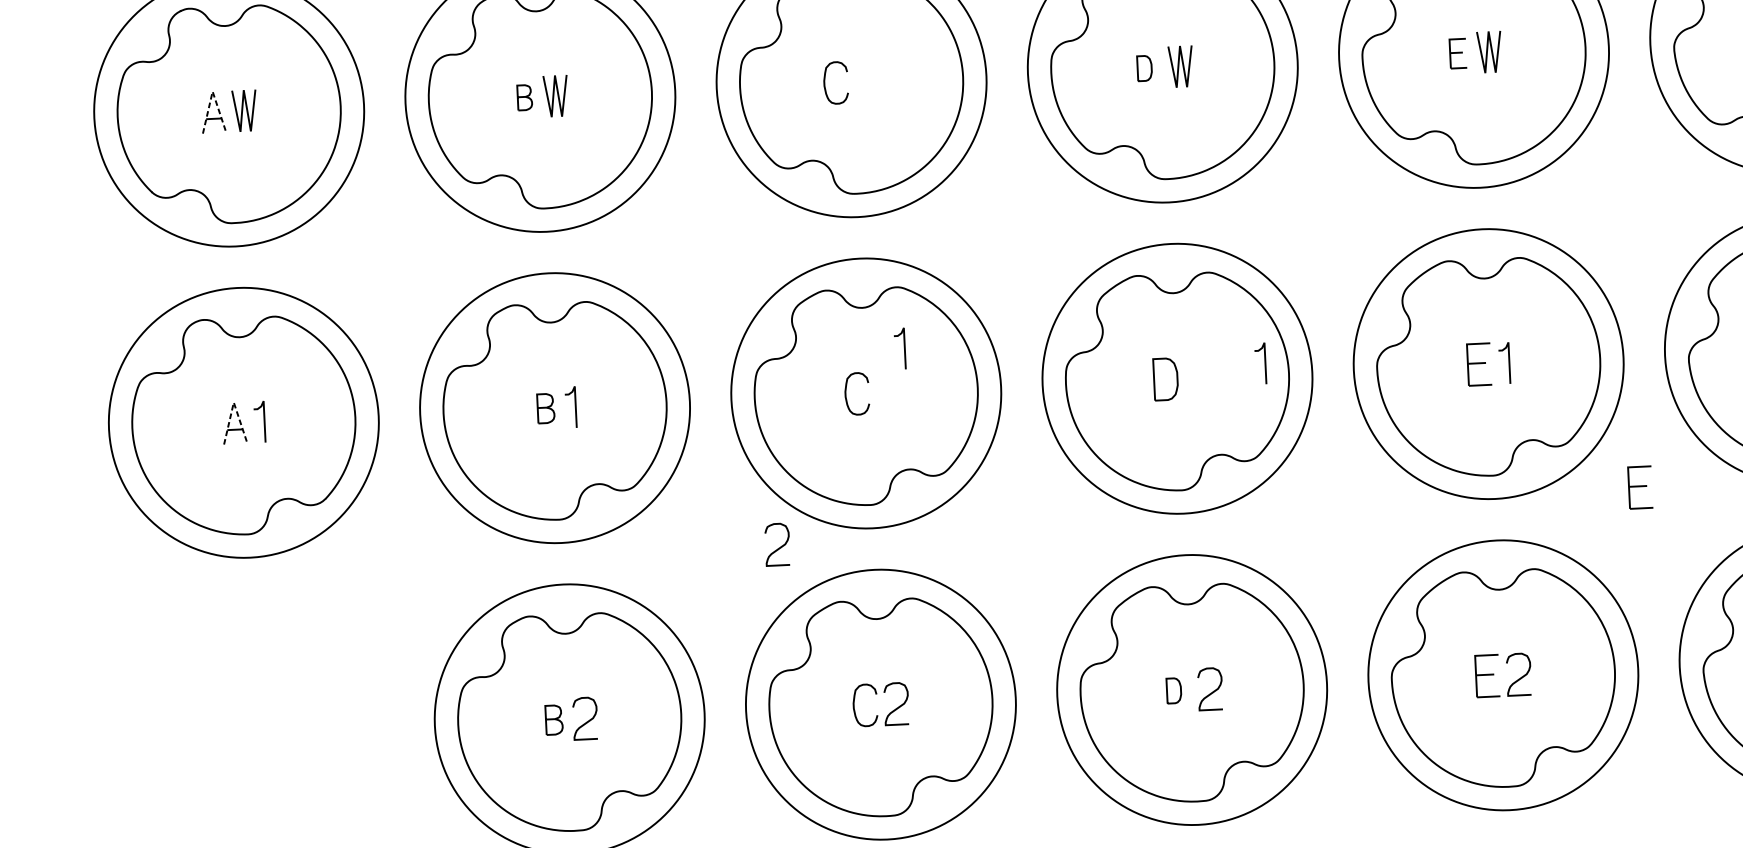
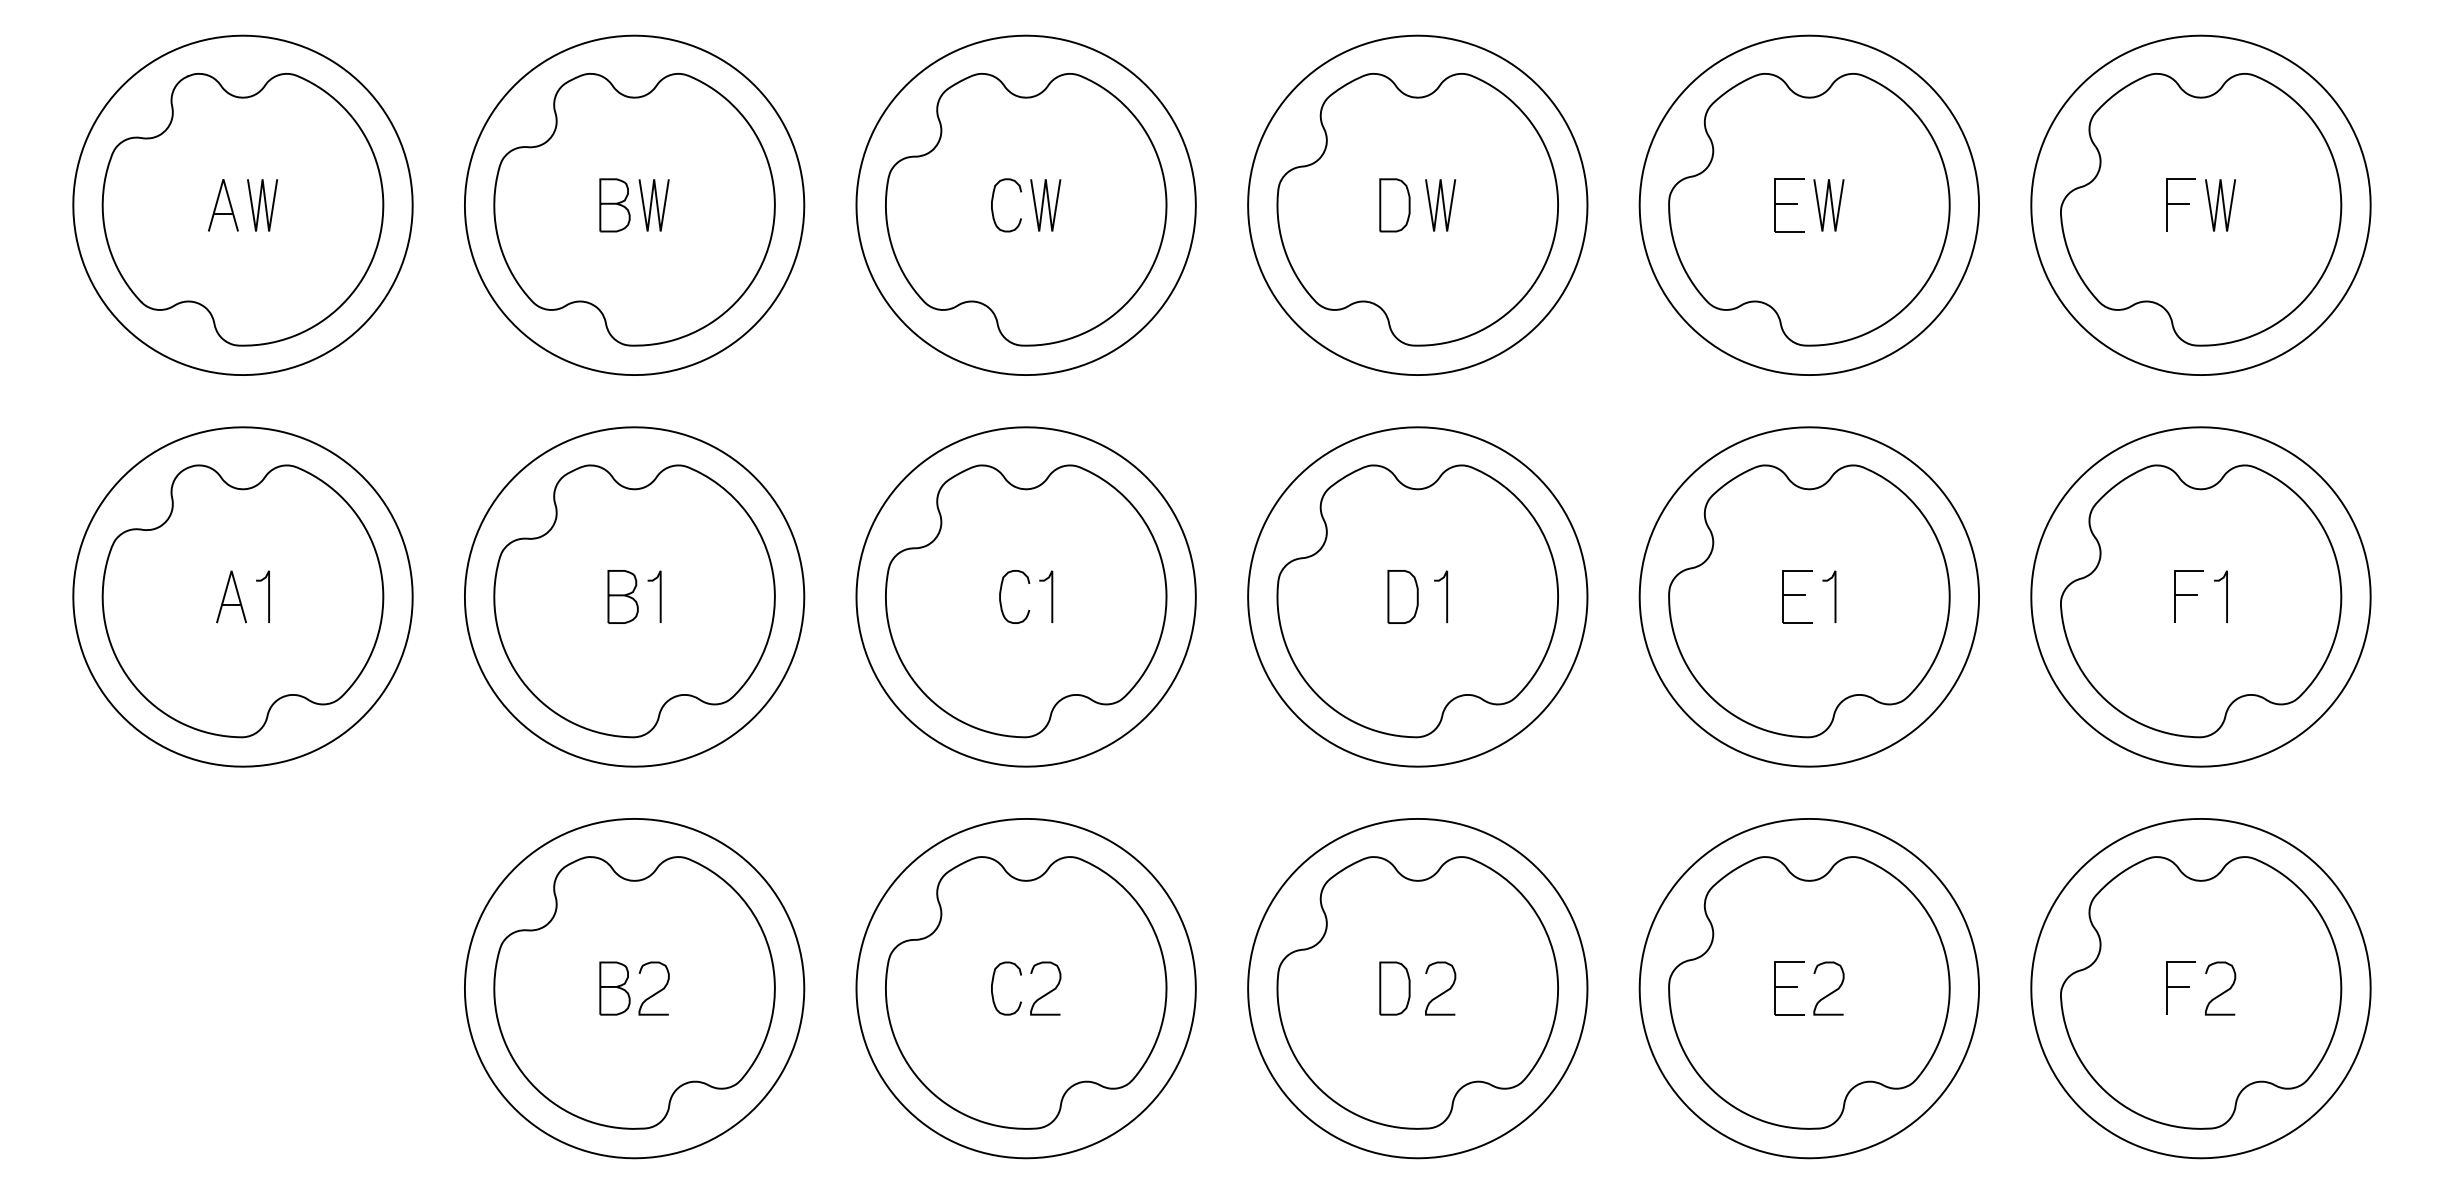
part: (1458, 53) -> (1789, 205), size x1.43
part: (1144, 68) -> (1394, 205), size x1.67
line: (865, 81) -> (1043, 205), added
line: (212, 91) -> (223, 179), dashed -> solid
part: (524, 97) -> (614, 205), size x1.67
curve: (904, 348) -> (1051, 596), moved
curve: (1264, 363) -> (1446, 596), moved
line: (233, 402) -> (231, 570), dashed -> solid
part: (545, 408) -> (622, 596), size x1.43
part: (1640, 487) -> (1992, 760), removed
curve: (779, 547) -> (907, 785), removed
part: (1173, 690) -> (1394, 988), size x1.67
part: (553, 720) -> (614, 988), size x1.43

